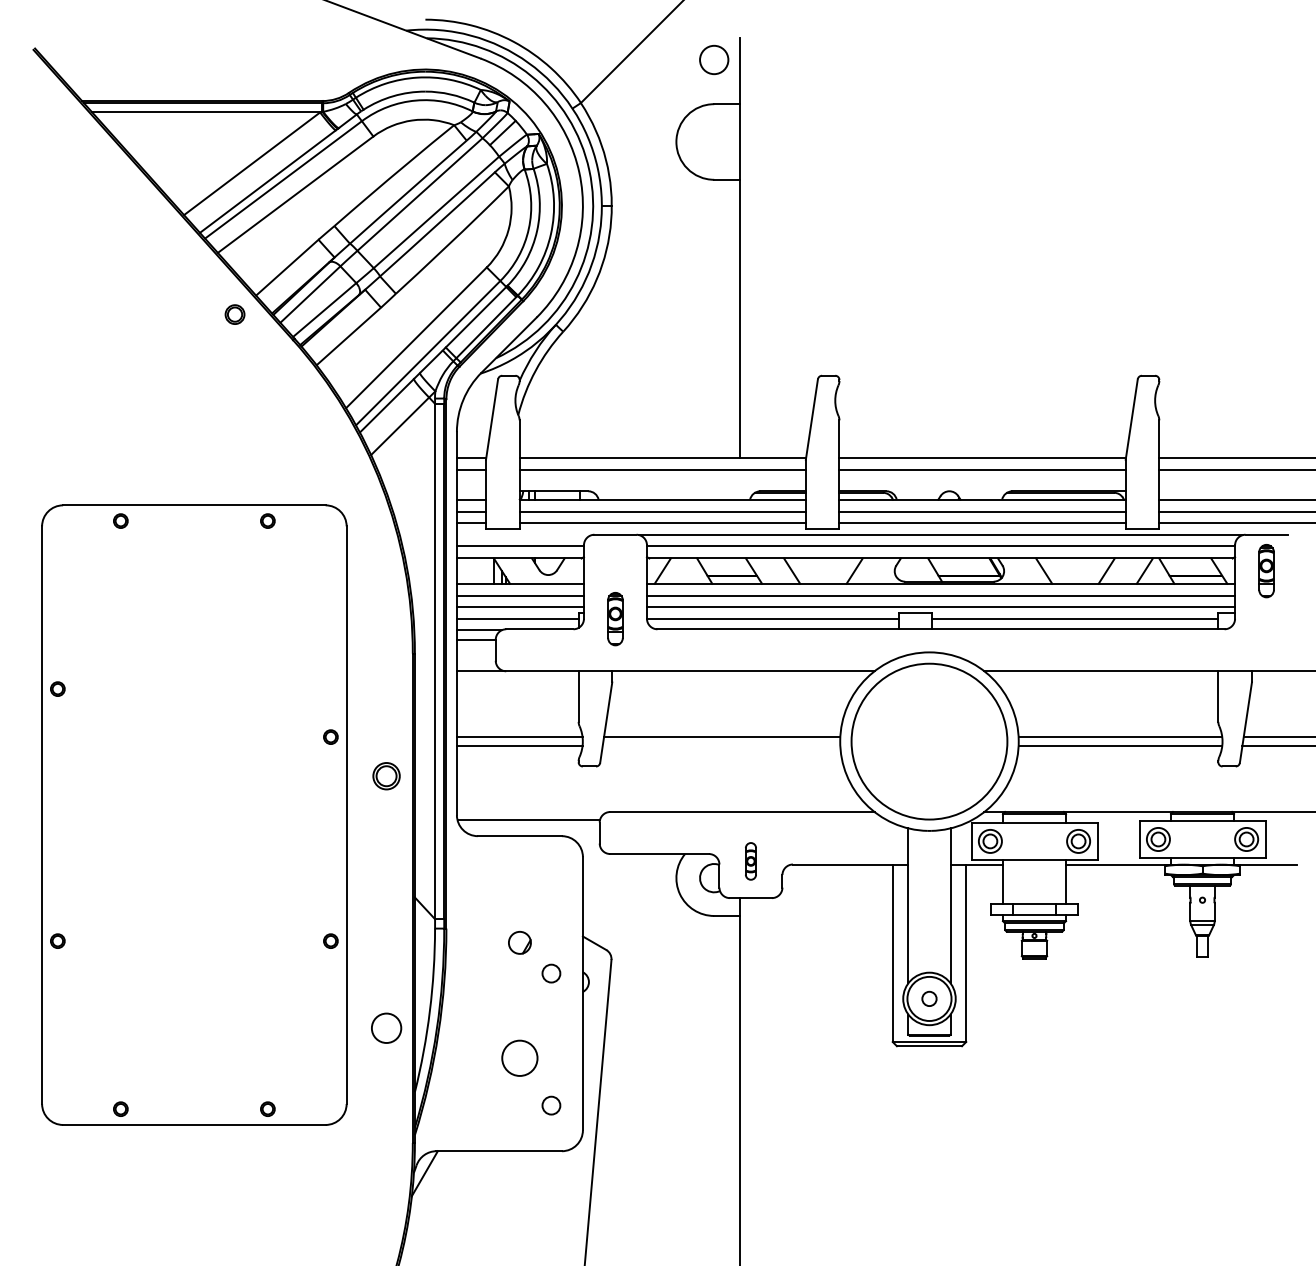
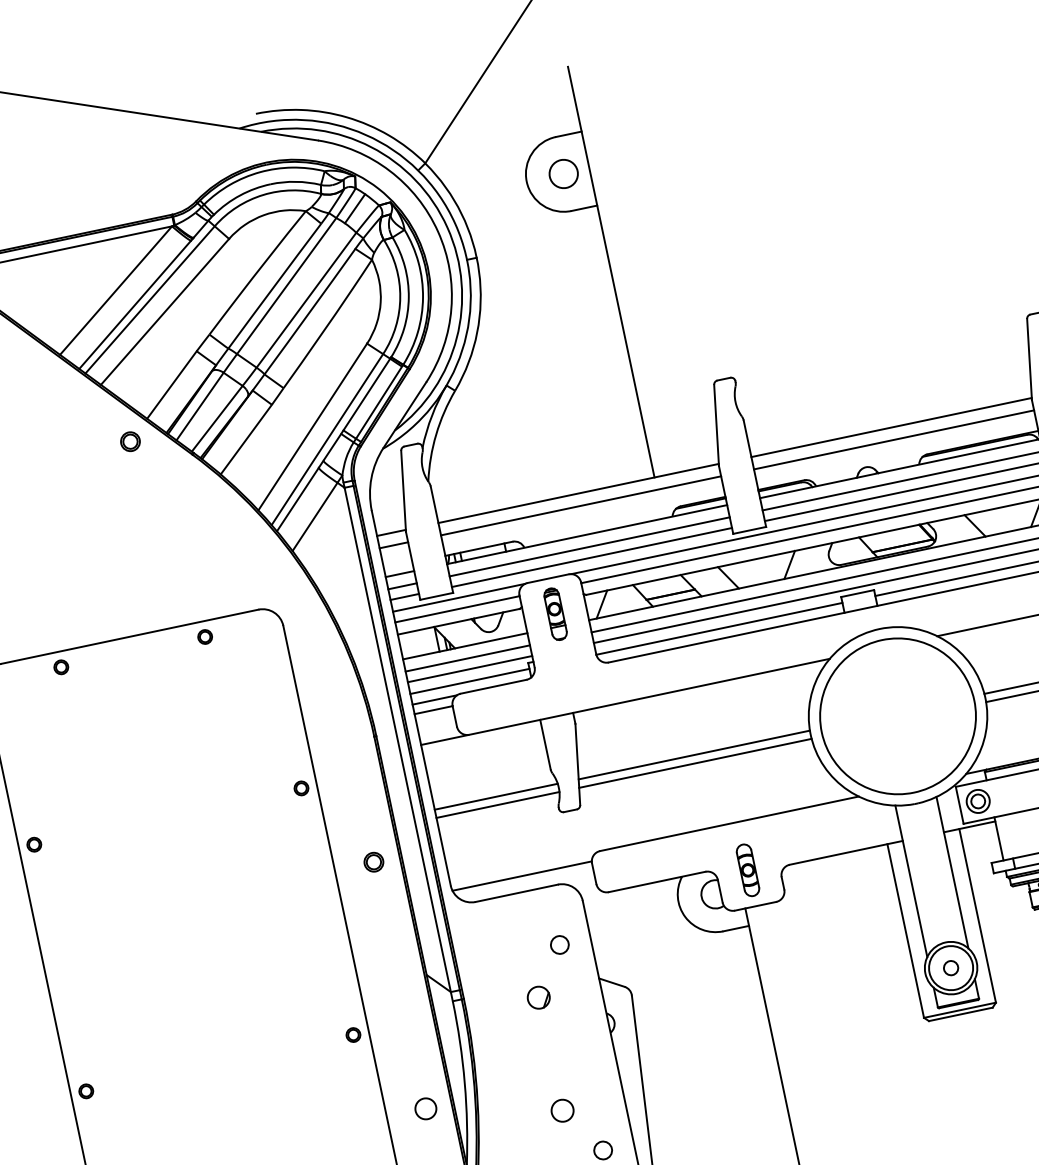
circle: (714, 59) -> (563, 173), moved
line: (523, 535) -> (458, 598), added
part: (615, 619) -> (555, 614), moved
circle: (330, 736) -> (300, 787), moved
line: (721, 745) -> (695, 763), added
part: (386, 776) -> (373, 862), size x0.71
part: (750, 861) -> (747, 870), size x1.43
circle: (551, 973) -> (559, 944), moved
circle: (386, 1028) -> (425, 1109), size x0.71
circle: (519, 1058) -> (562, 1110), size x0.62

